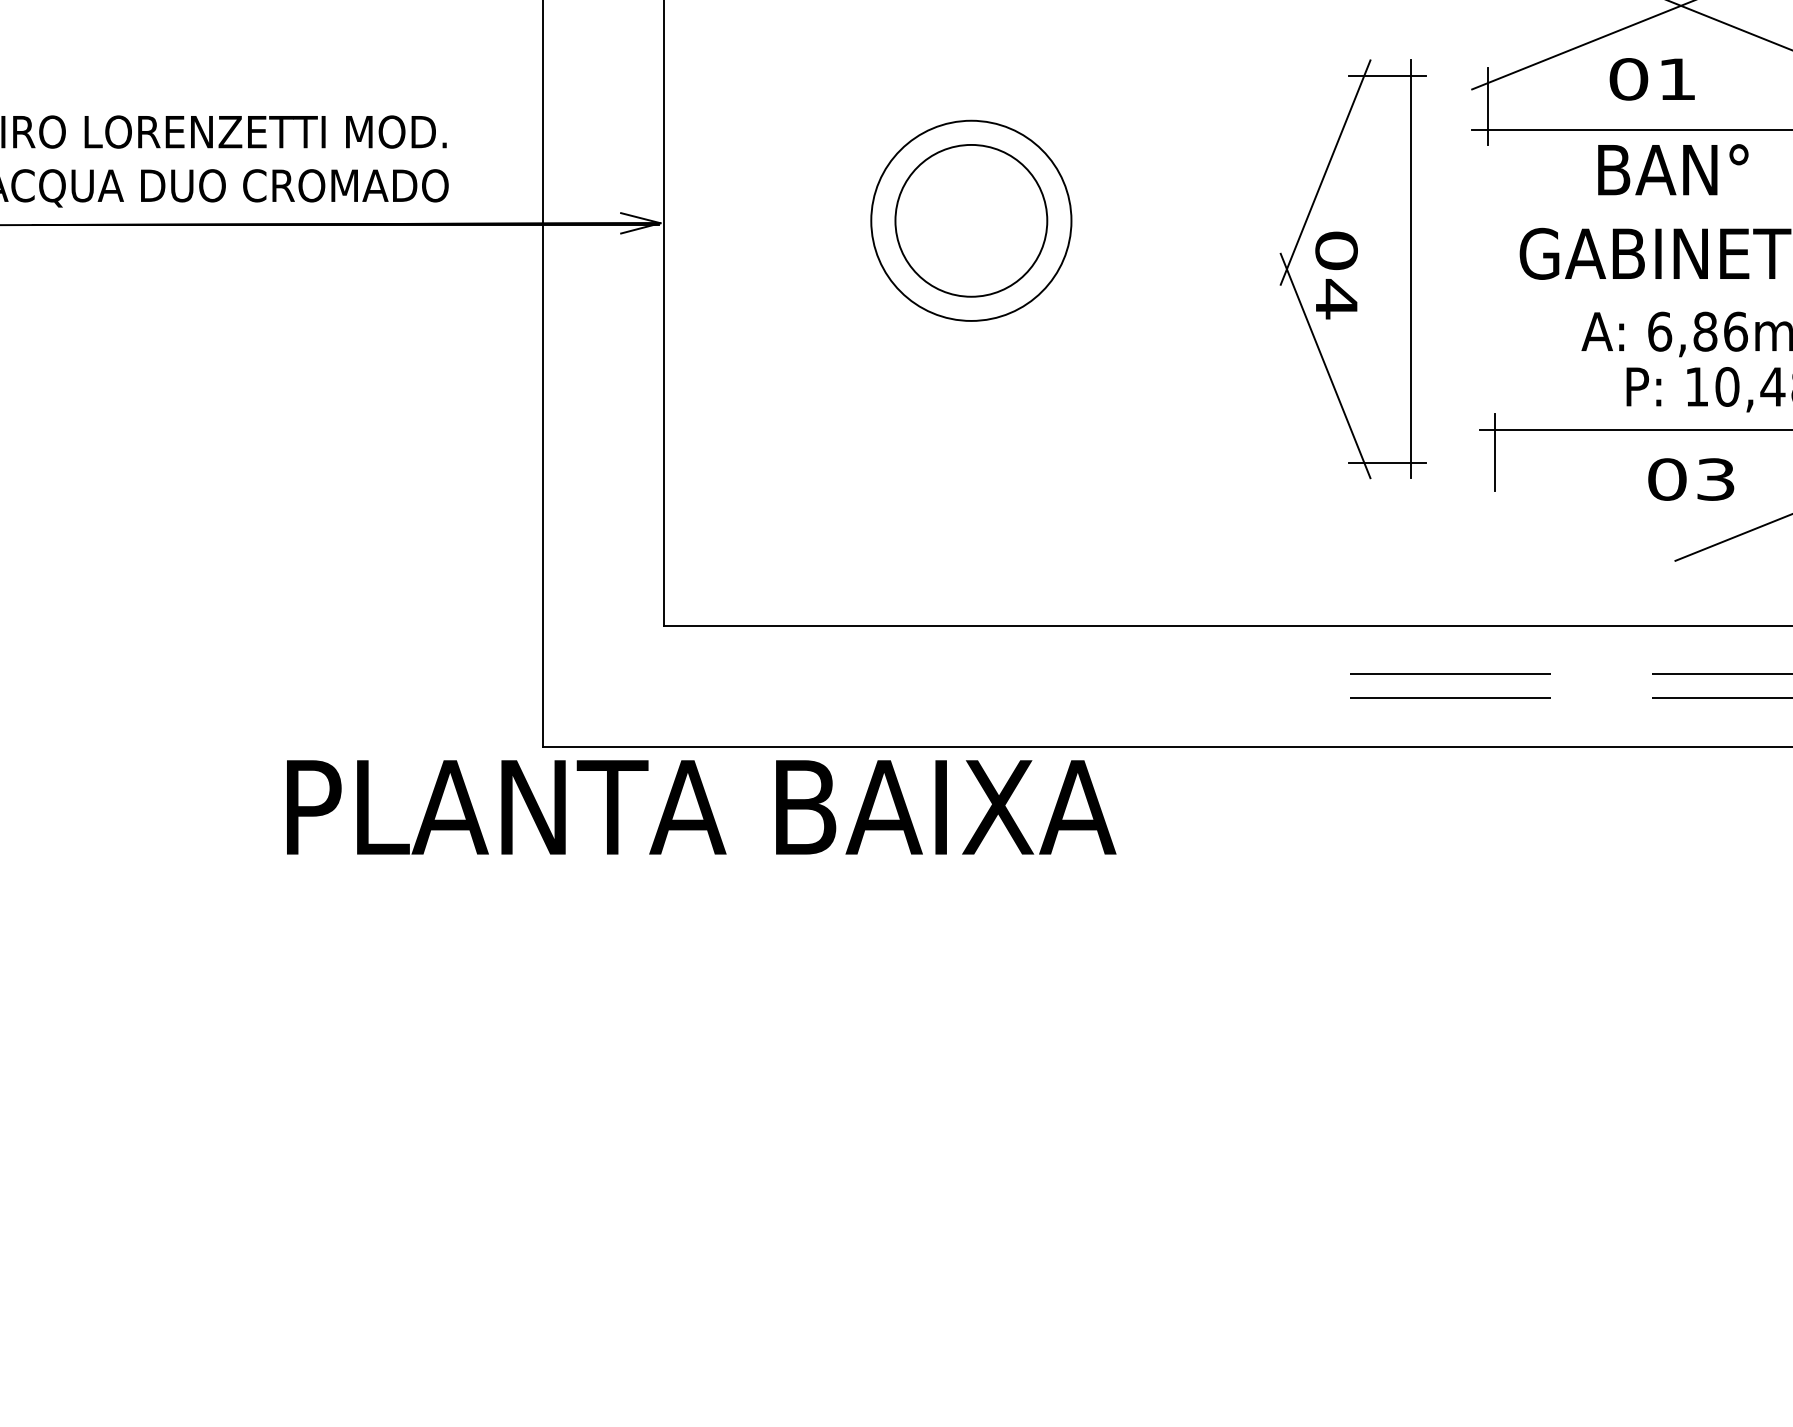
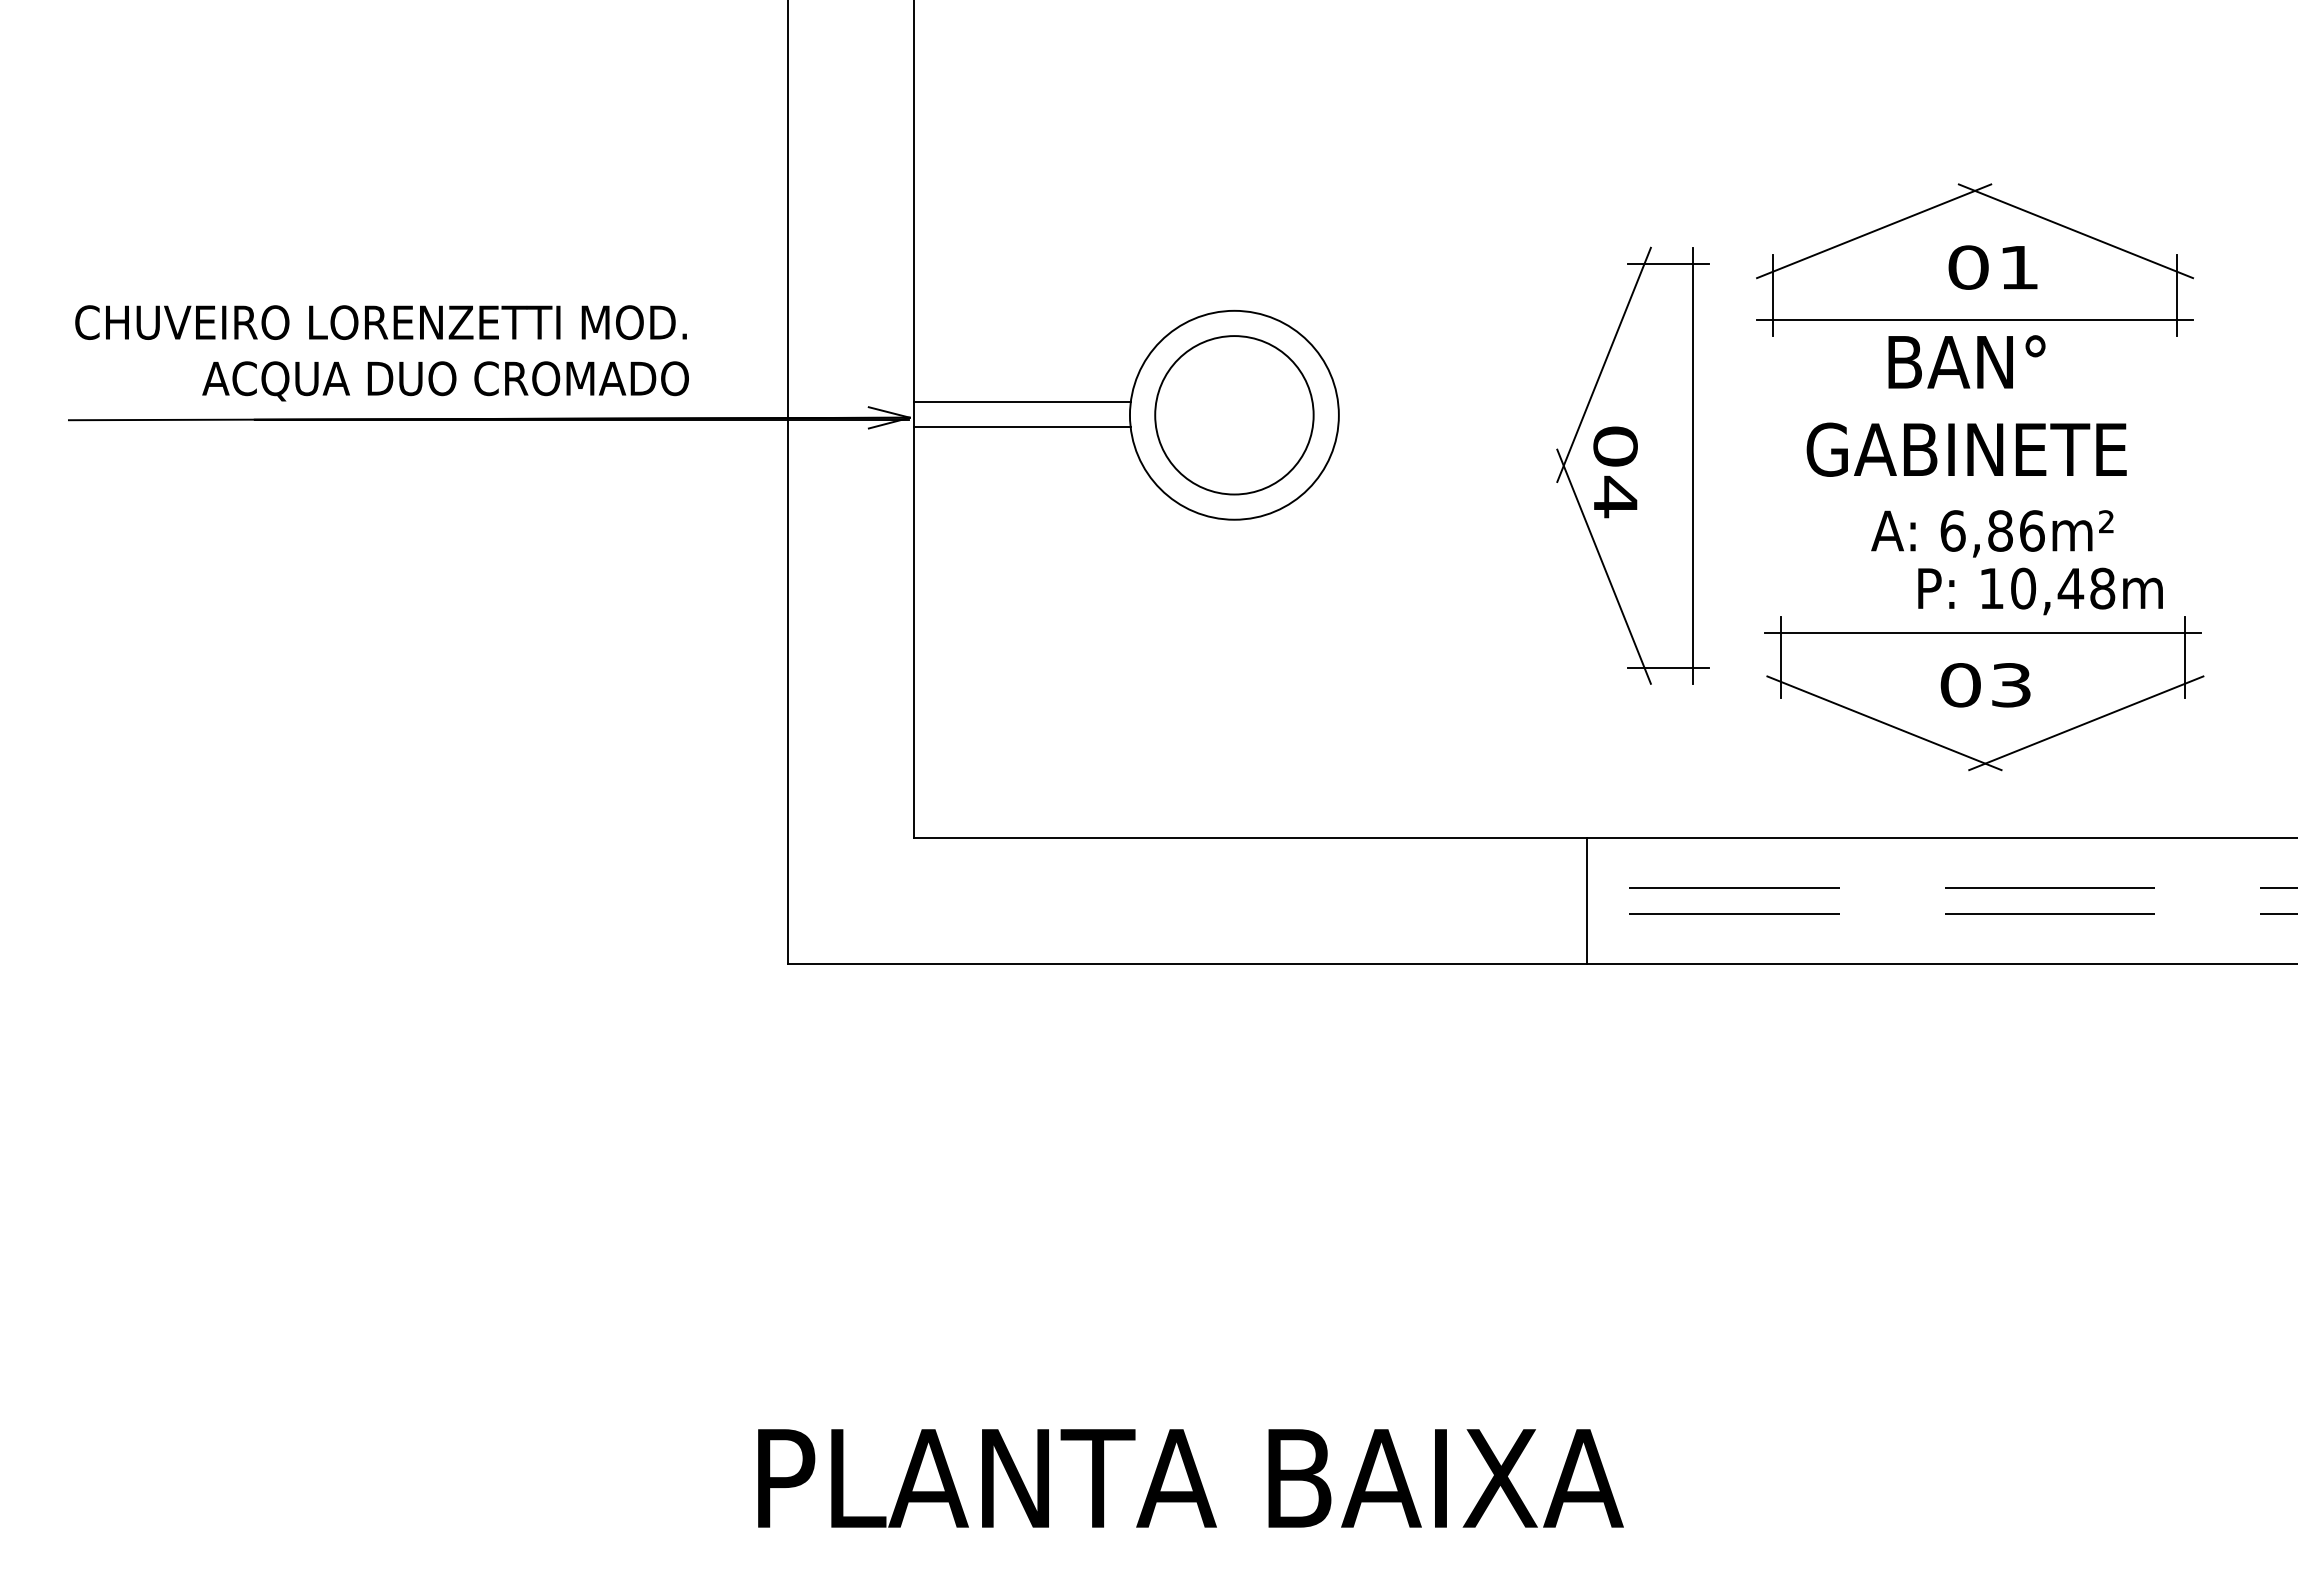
text: (1651, 79) -> (1992, 267), moved
line: (767, 208) -> (1021, 402), added
line: (767, 232) -> (1021, 427), added
line: (1594, 516) -> (1884, 723), added
line: (1309, 685) -> (1587, 900), added
text: (701, 807) -> (1190, 1478), moved

